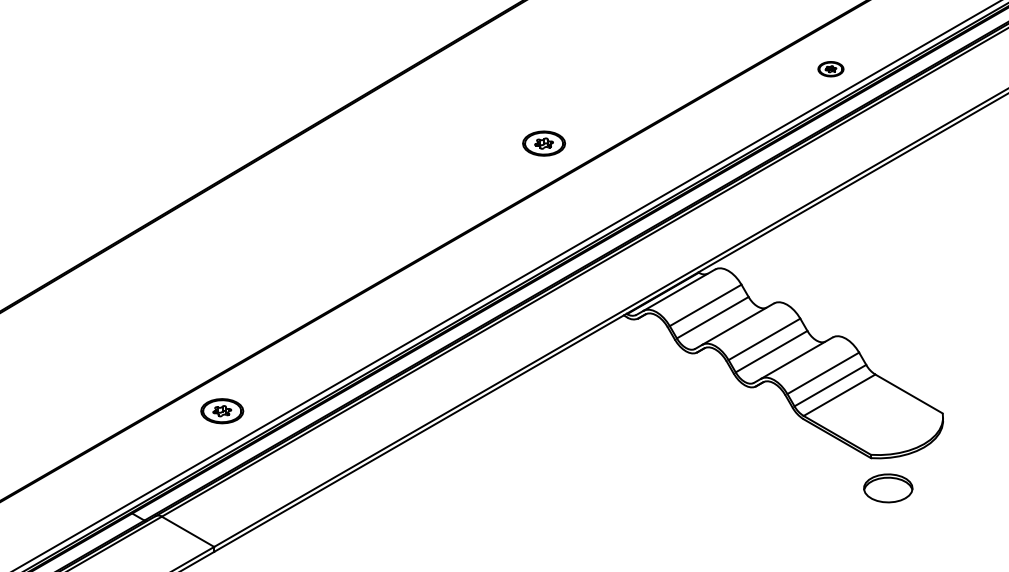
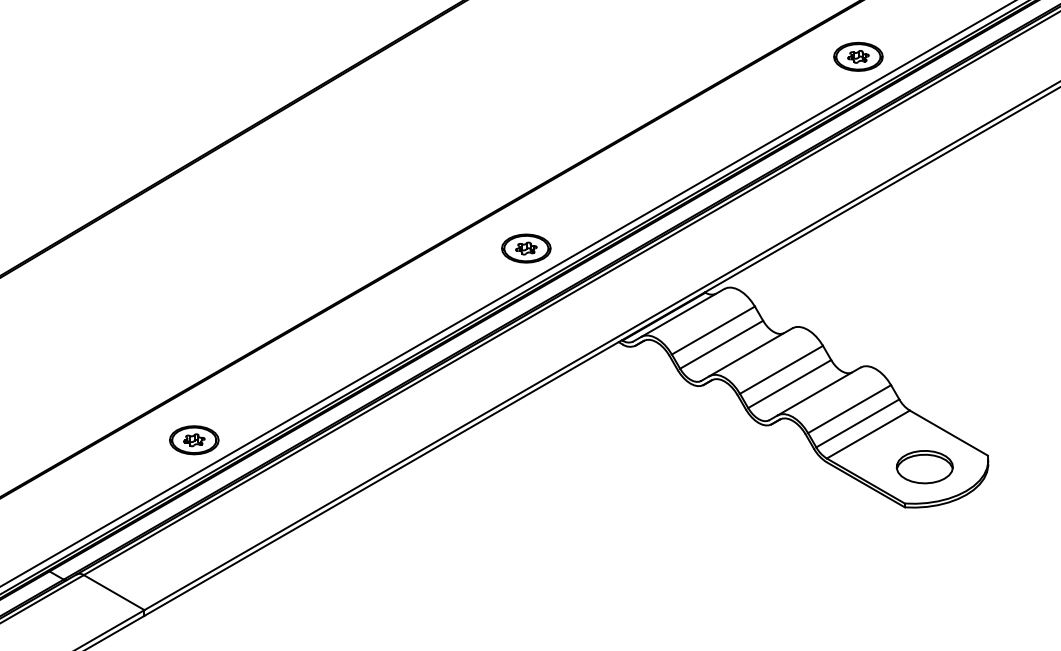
part: (830, 69) -> (857, 57), size x1.67
part: (544, 143) -> (526, 248), moved
part: (222, 411) -> (194, 440), moved
part: (888, 488) -> (925, 467), moved

